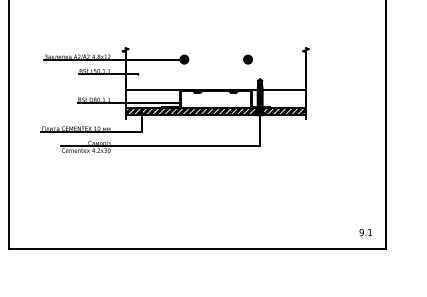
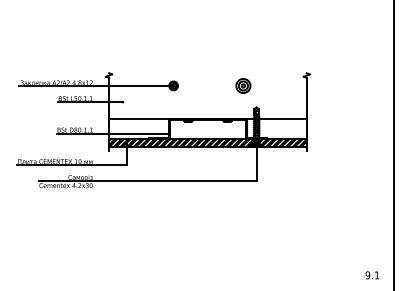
part: (247, 59) -> (242, 85), size x1.6

